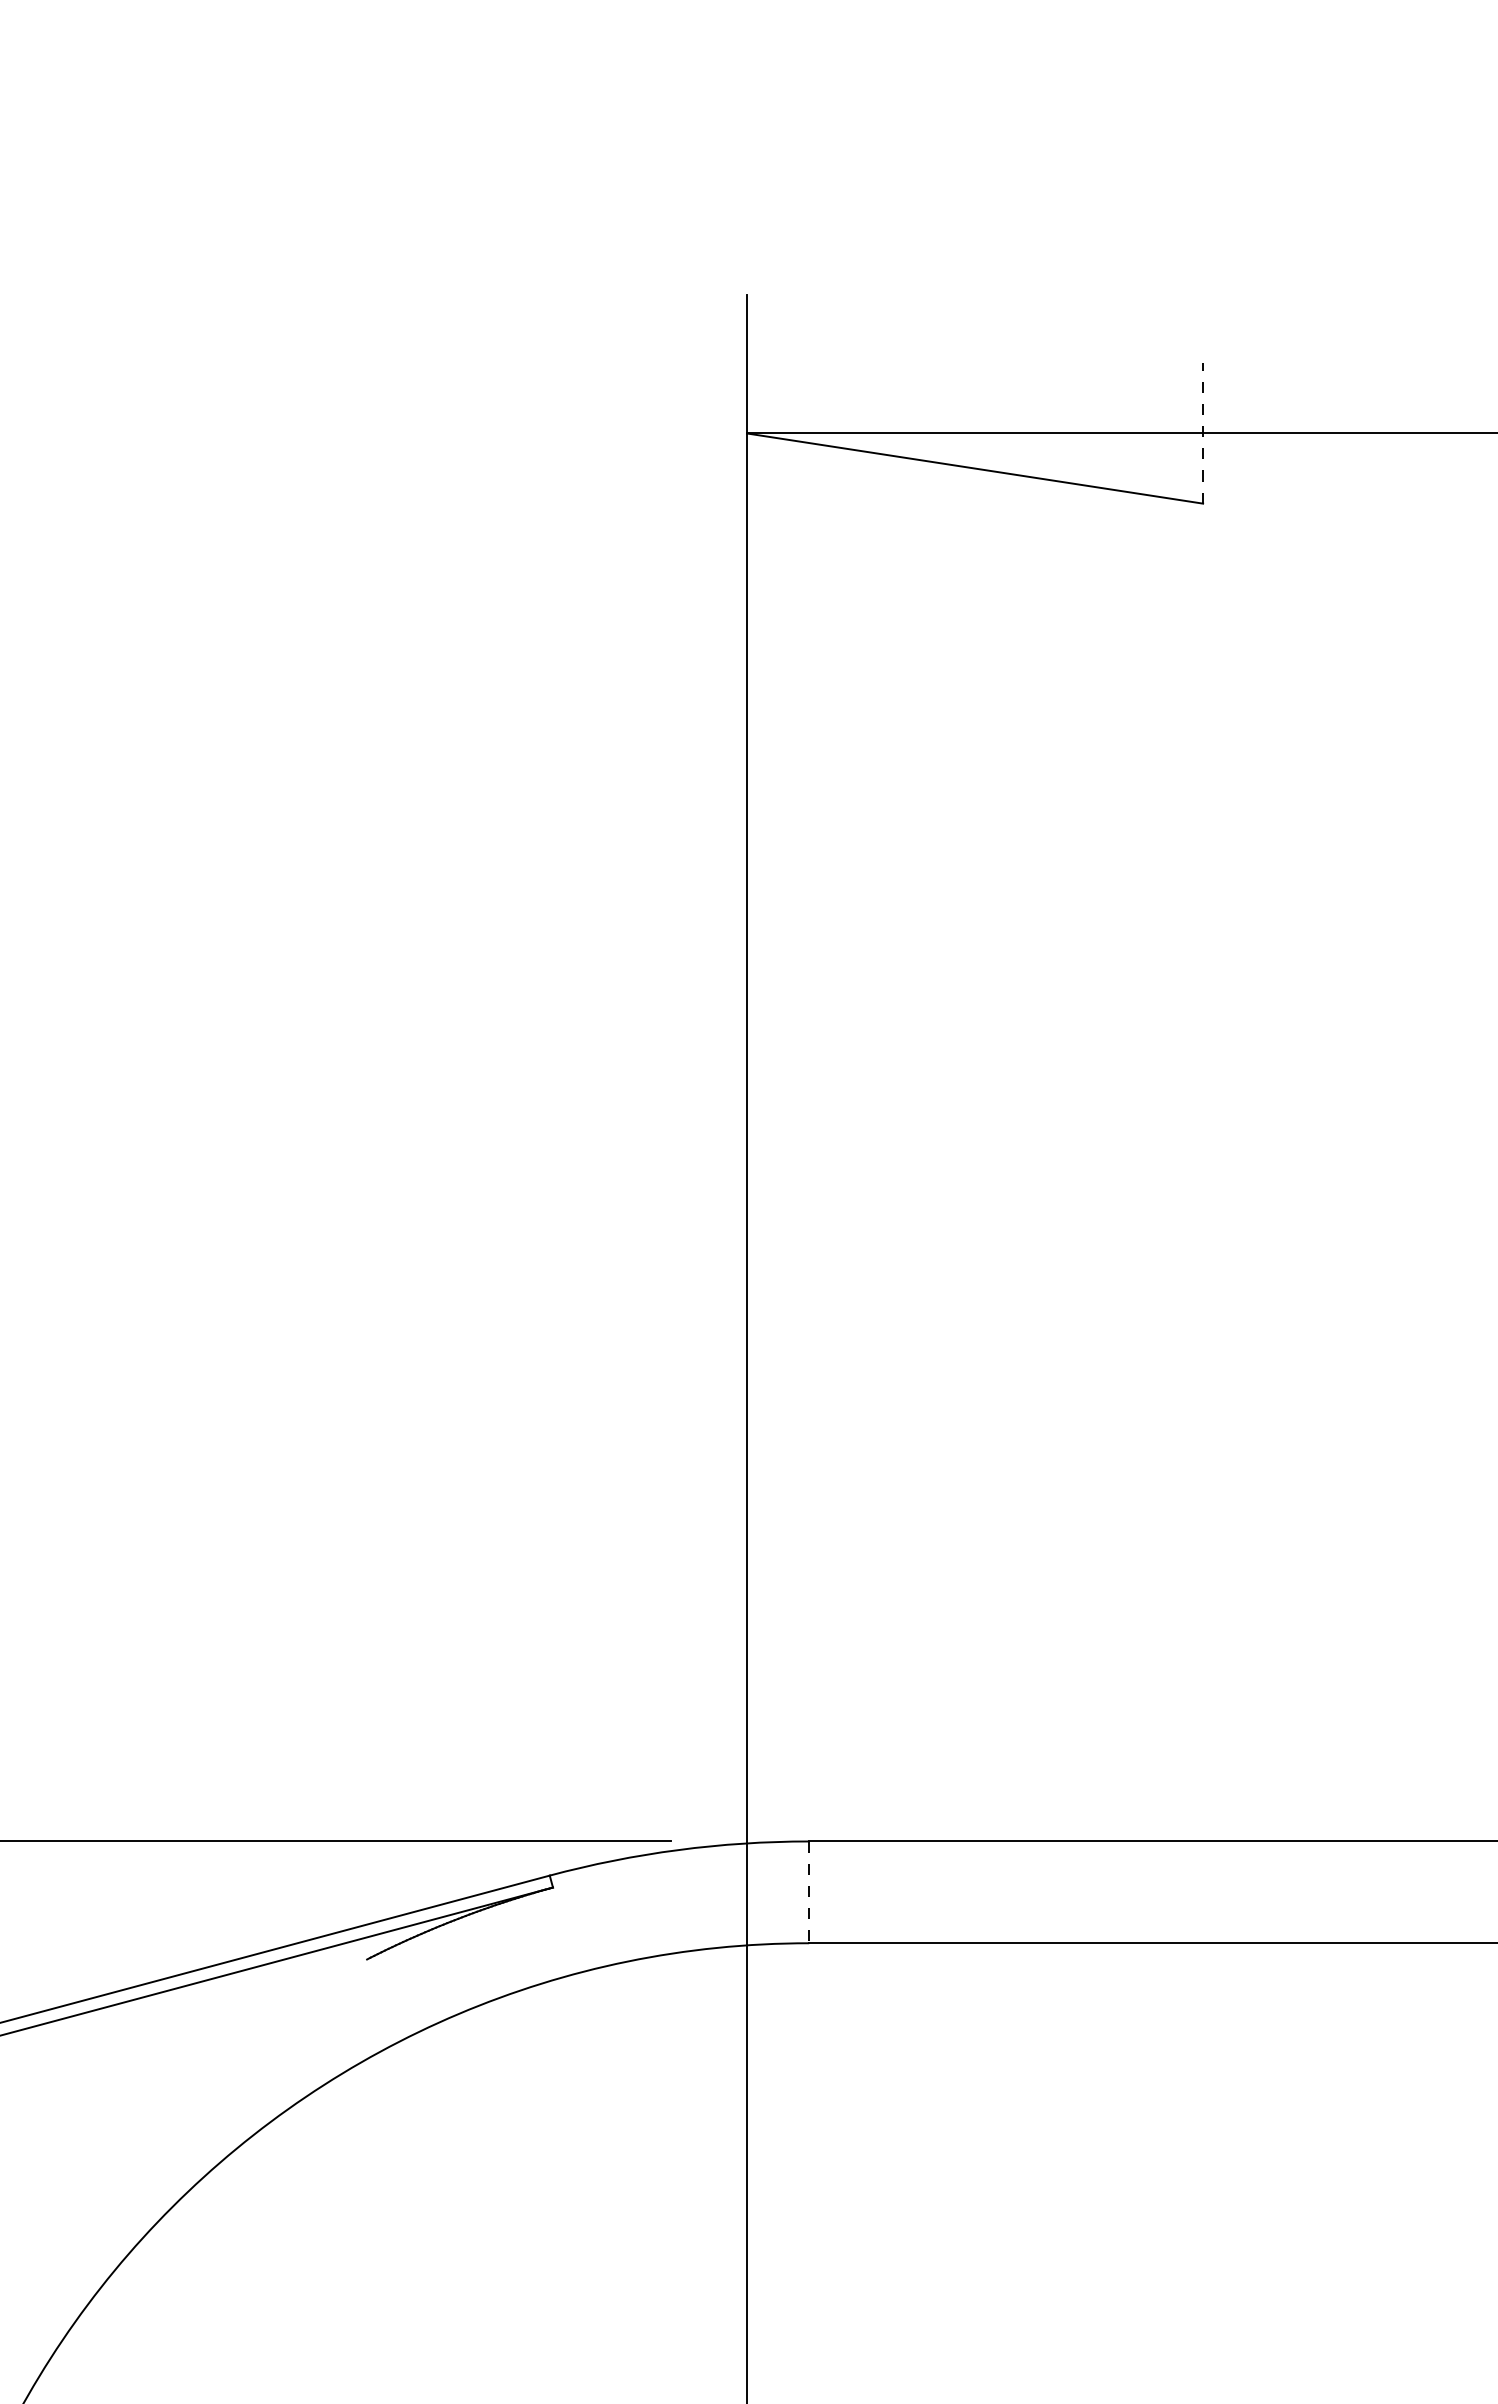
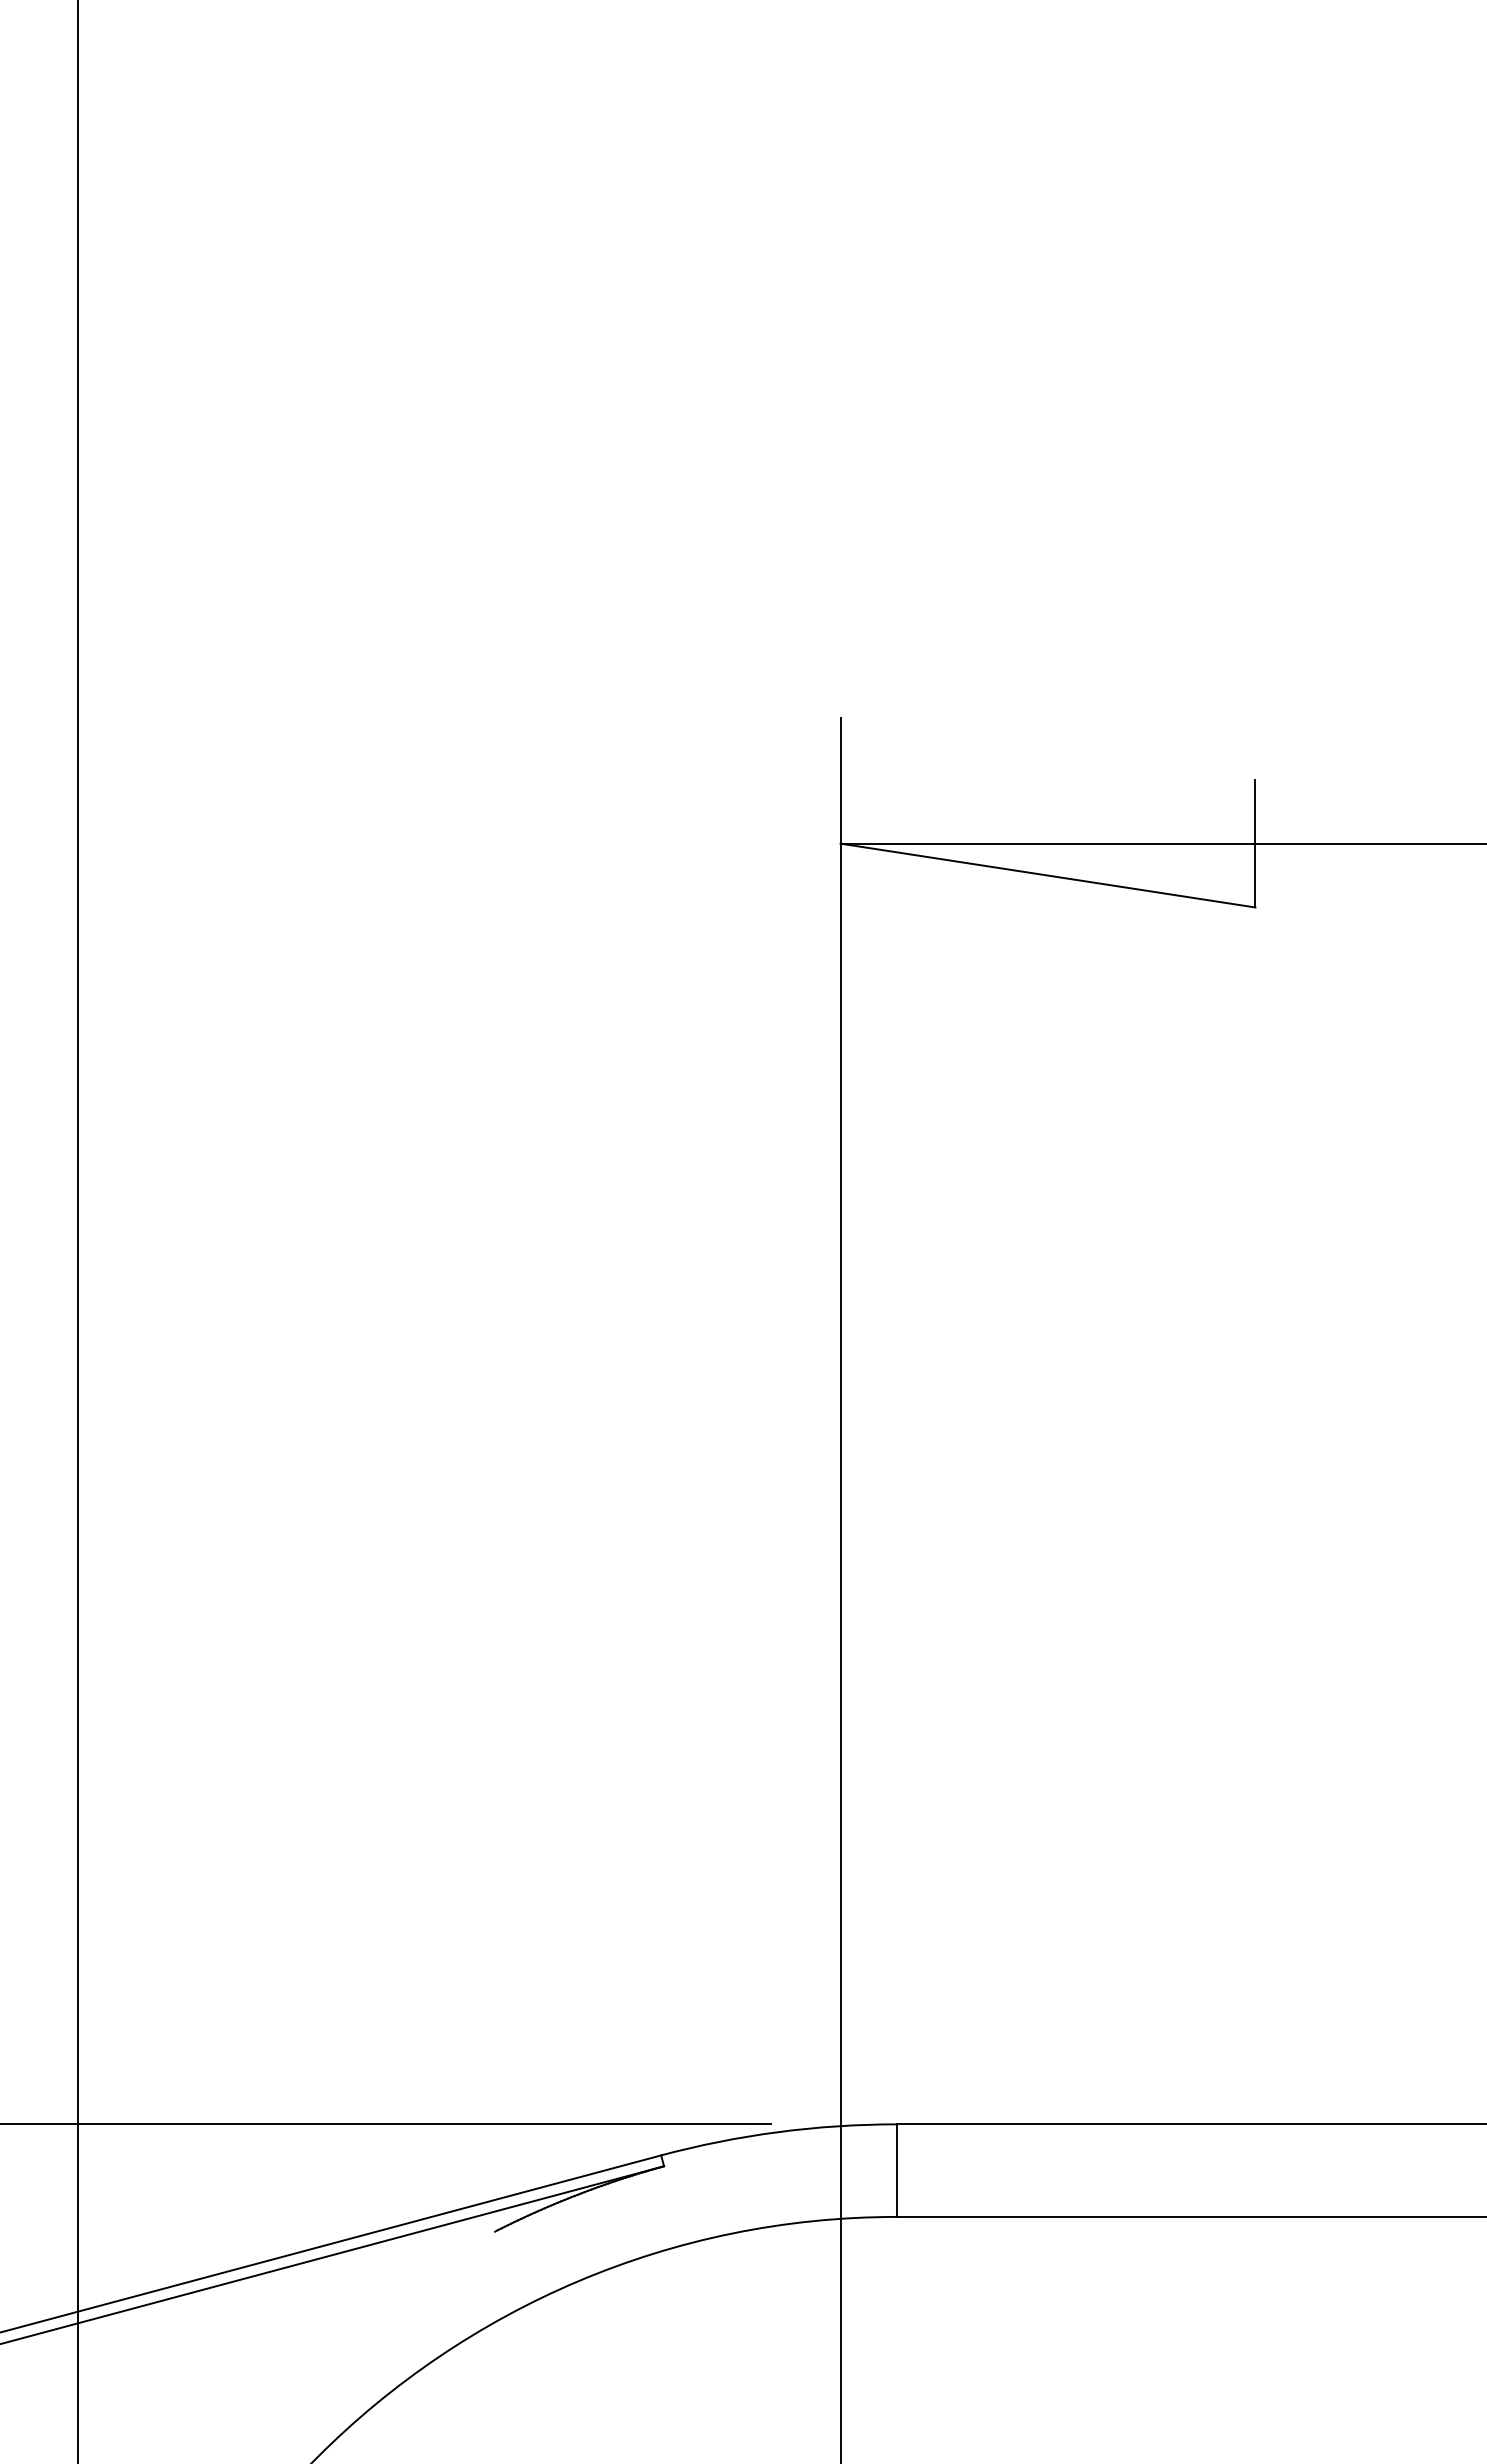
line: (1203, 433) -> (1255, 843), dashed -> solid
line: (809, 1893) -> (897, 2171), dashed -> solid

